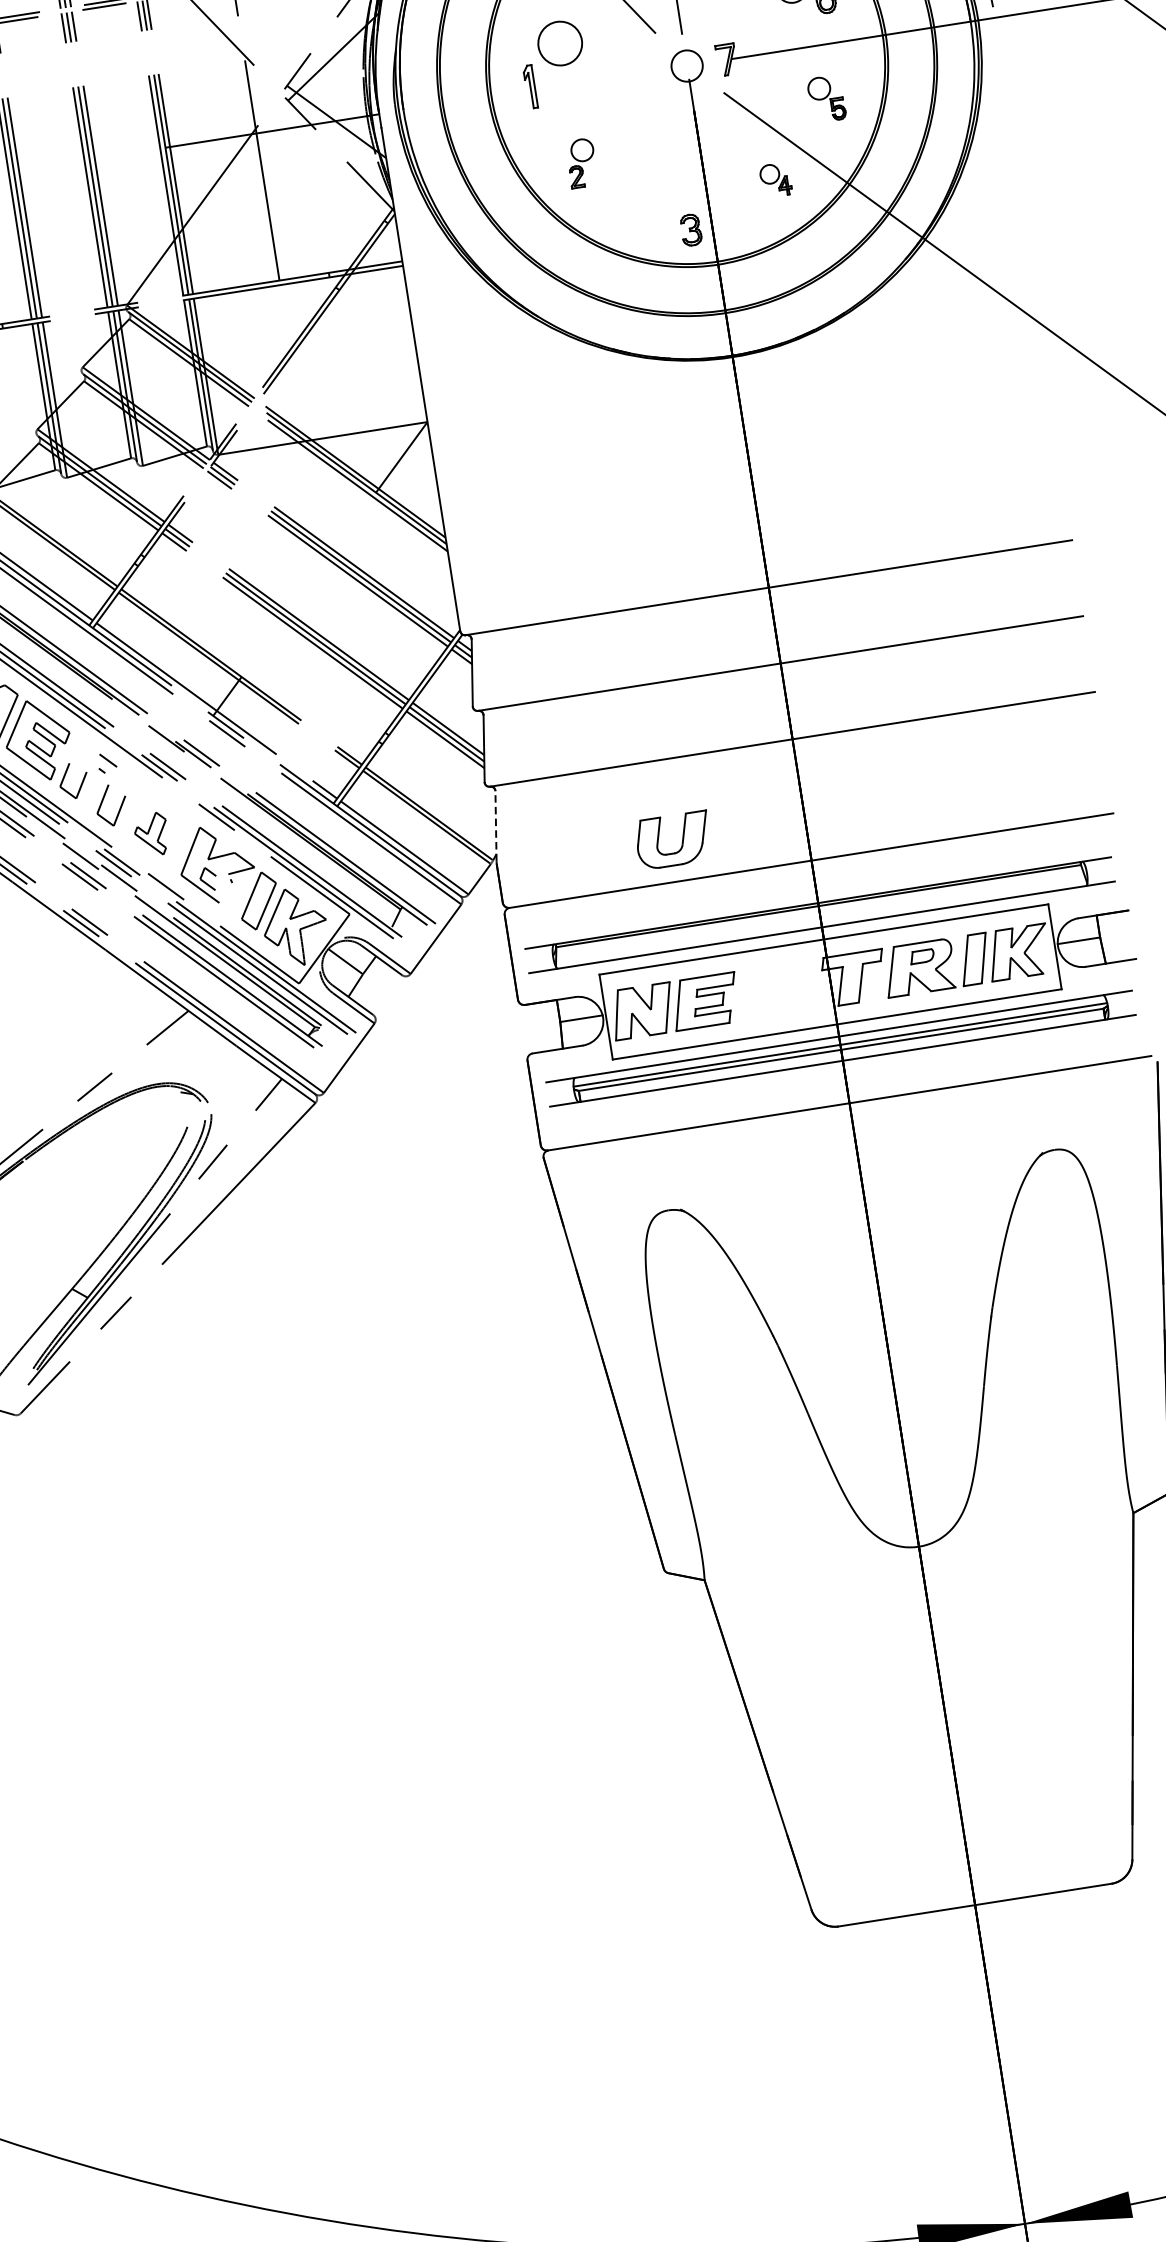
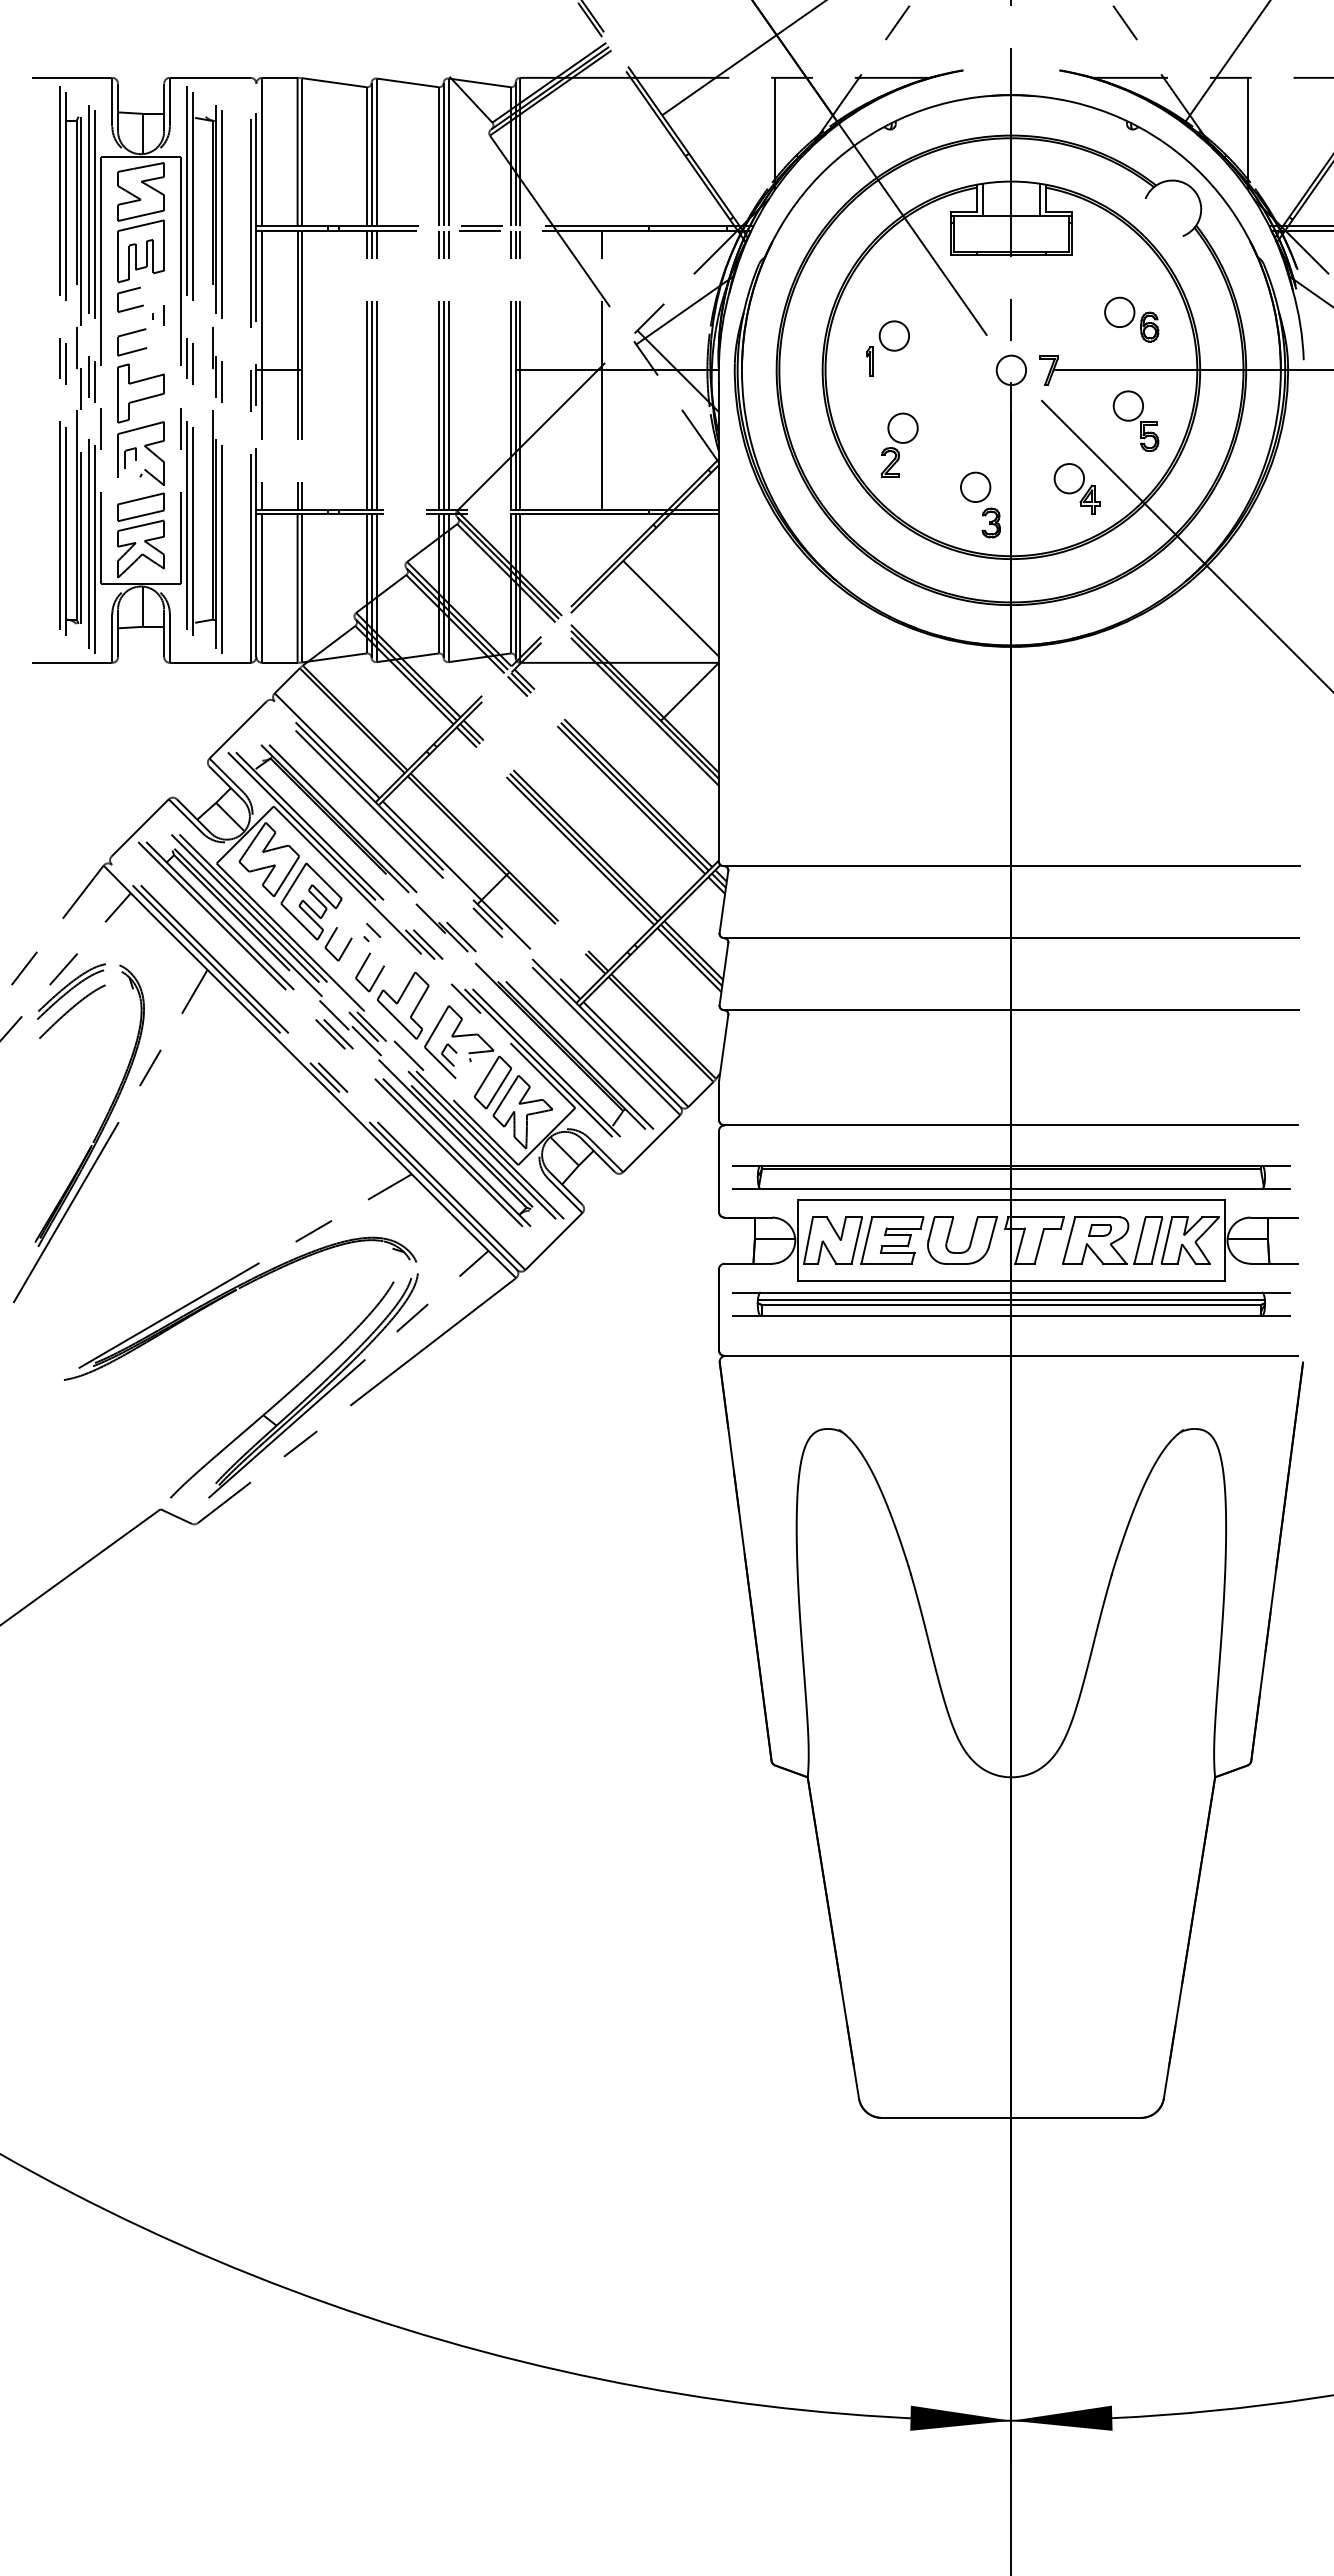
part: (553, 63) -> (887, 348), size x0.71
part: (825, 98) -> (1135, 420), size x1.43
part: (581, 162) -> (899, 444), size x1.43
part: (775, 179) -> (1076, 488), size x1.67
circle: (668, 194) -> (975, 486), added
line: (367, 372) -> (670, 608), added
line: (495, 826) -> (723, 1047), dashed -> solid
part: (151, 834) -> (402, 1005), size x1.67
part: (681, 842) -> (969, 1243), moved

